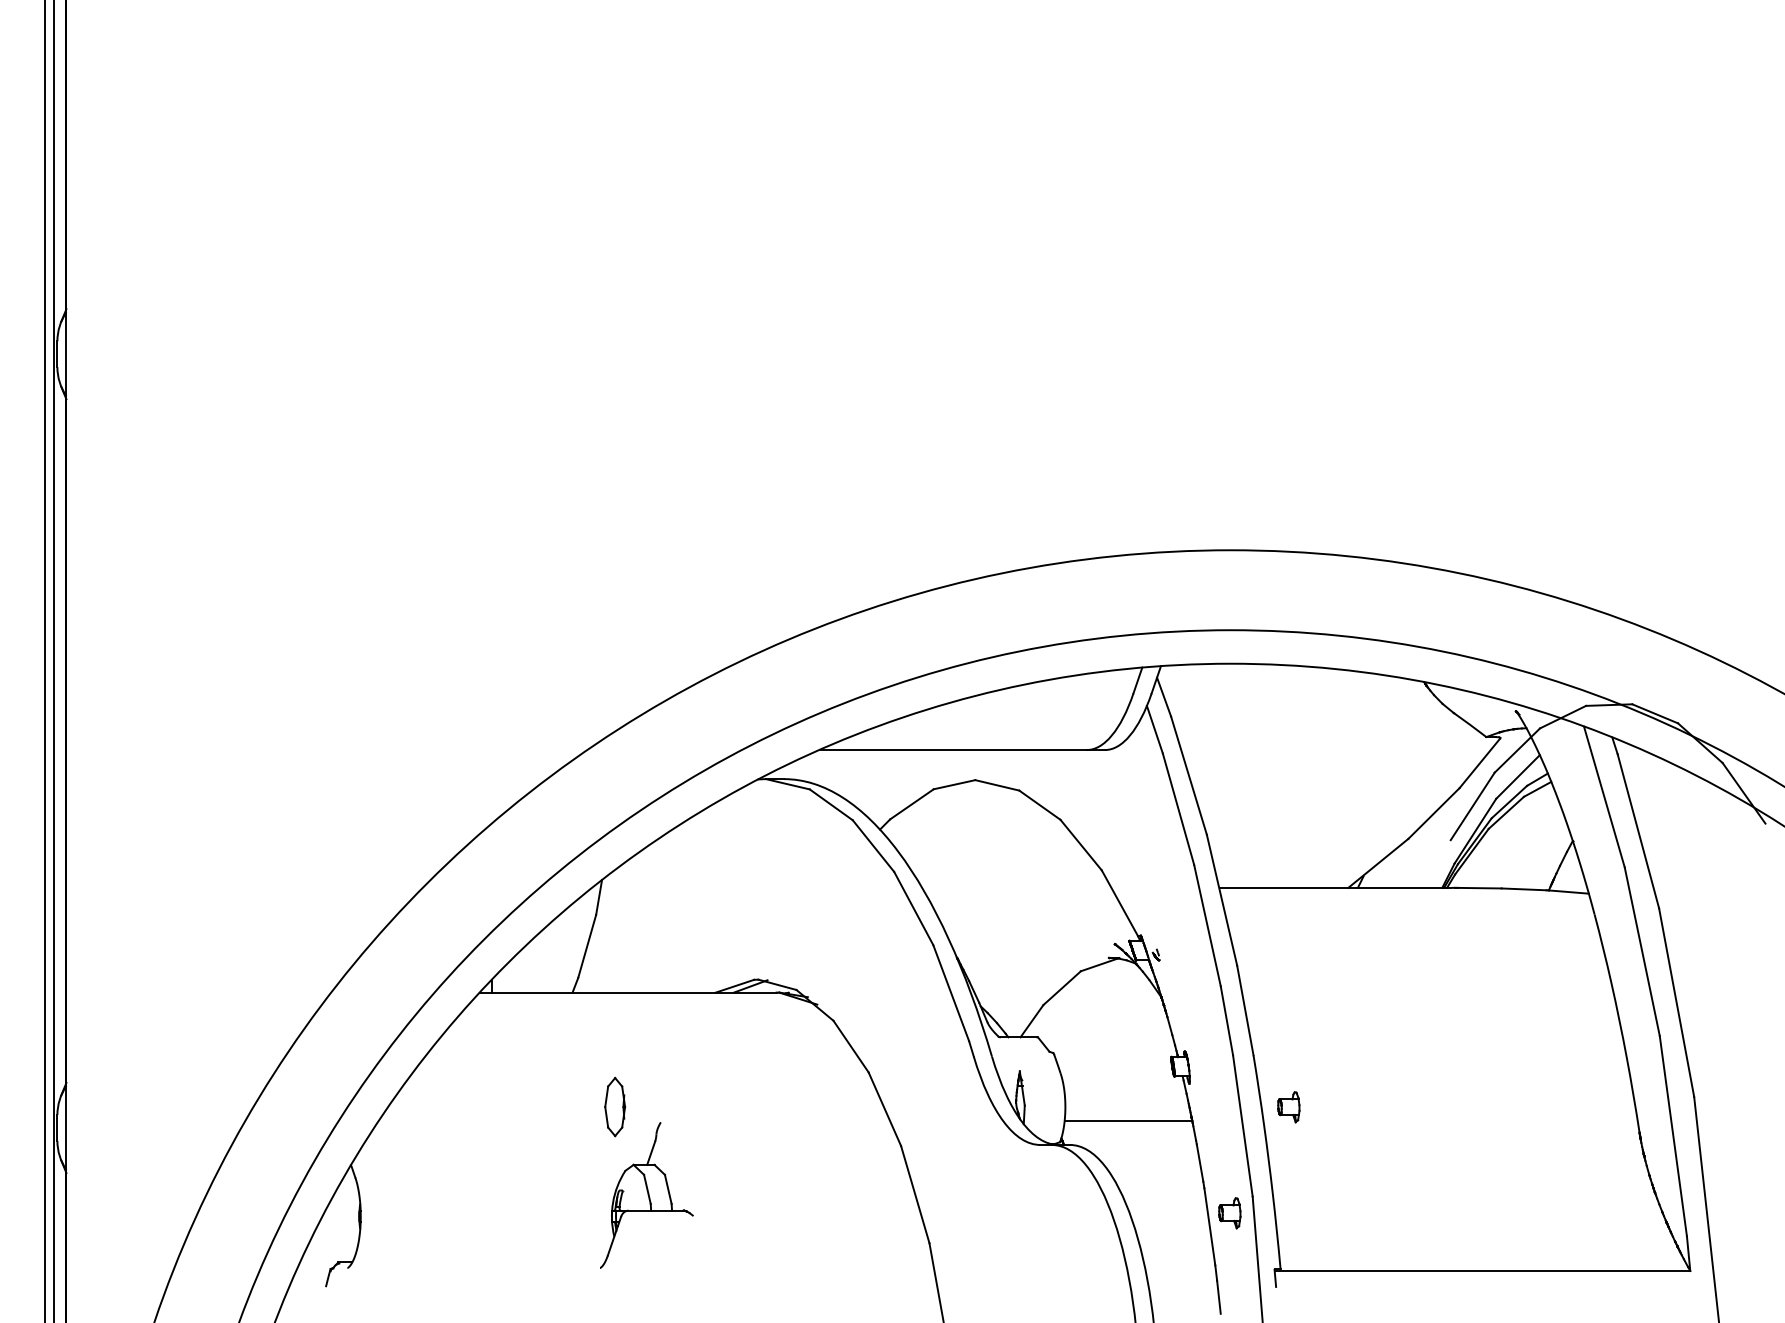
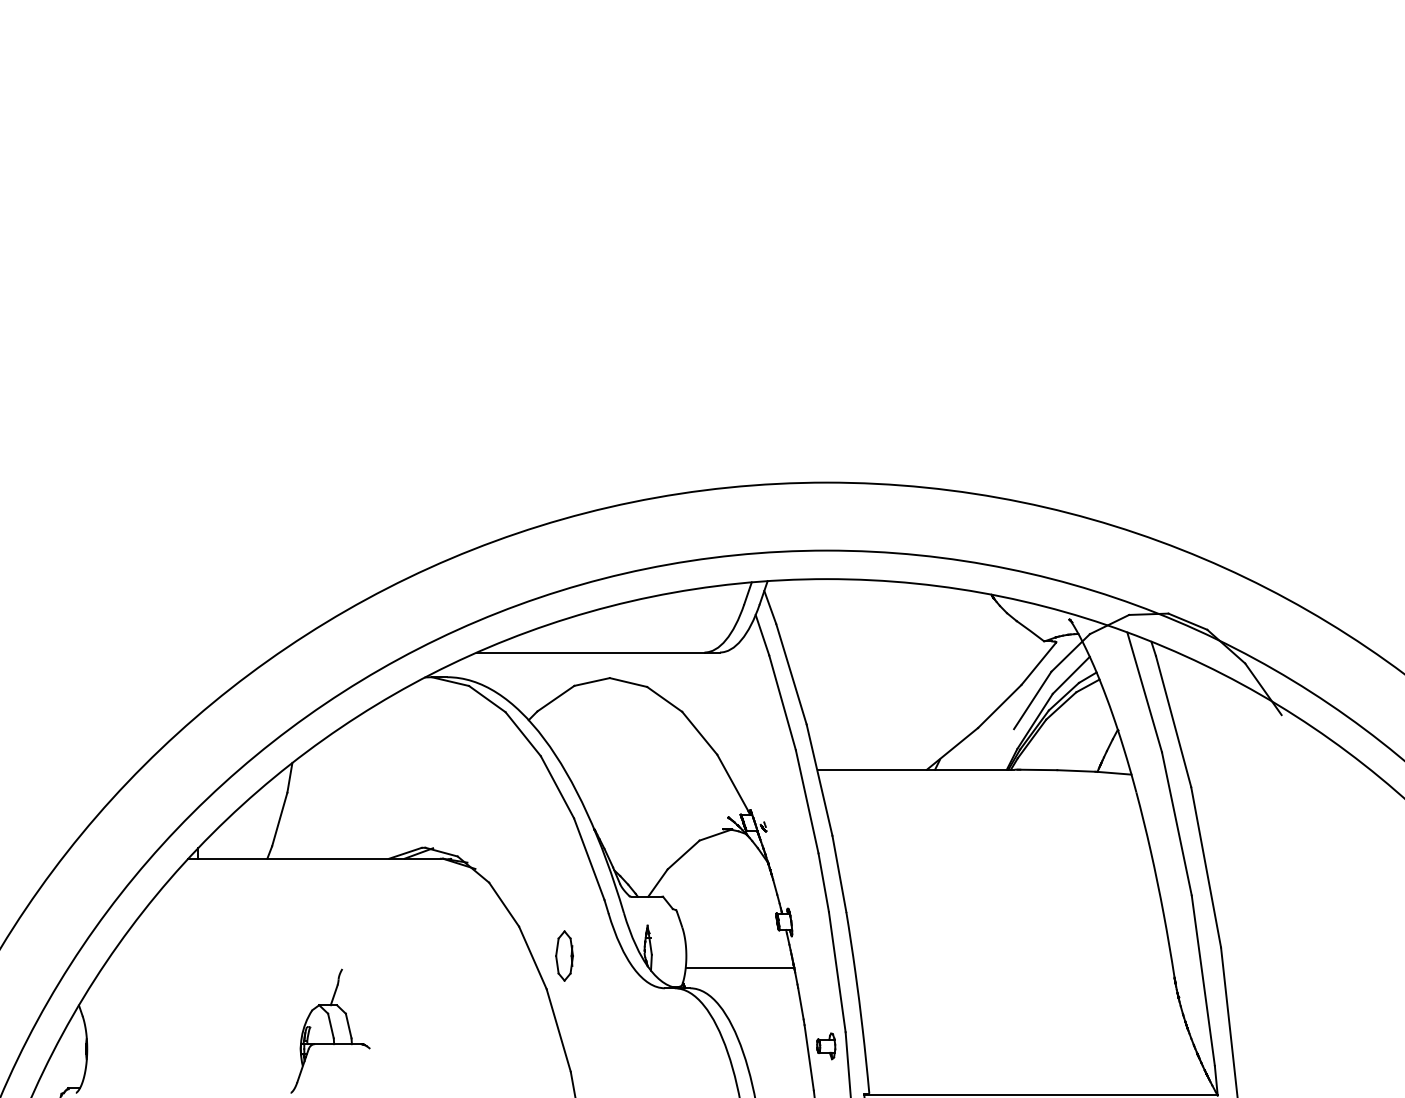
part: (615, 1106) -> (564, 955), moved
part: (1288, 1107) -> (876, 956), removed

